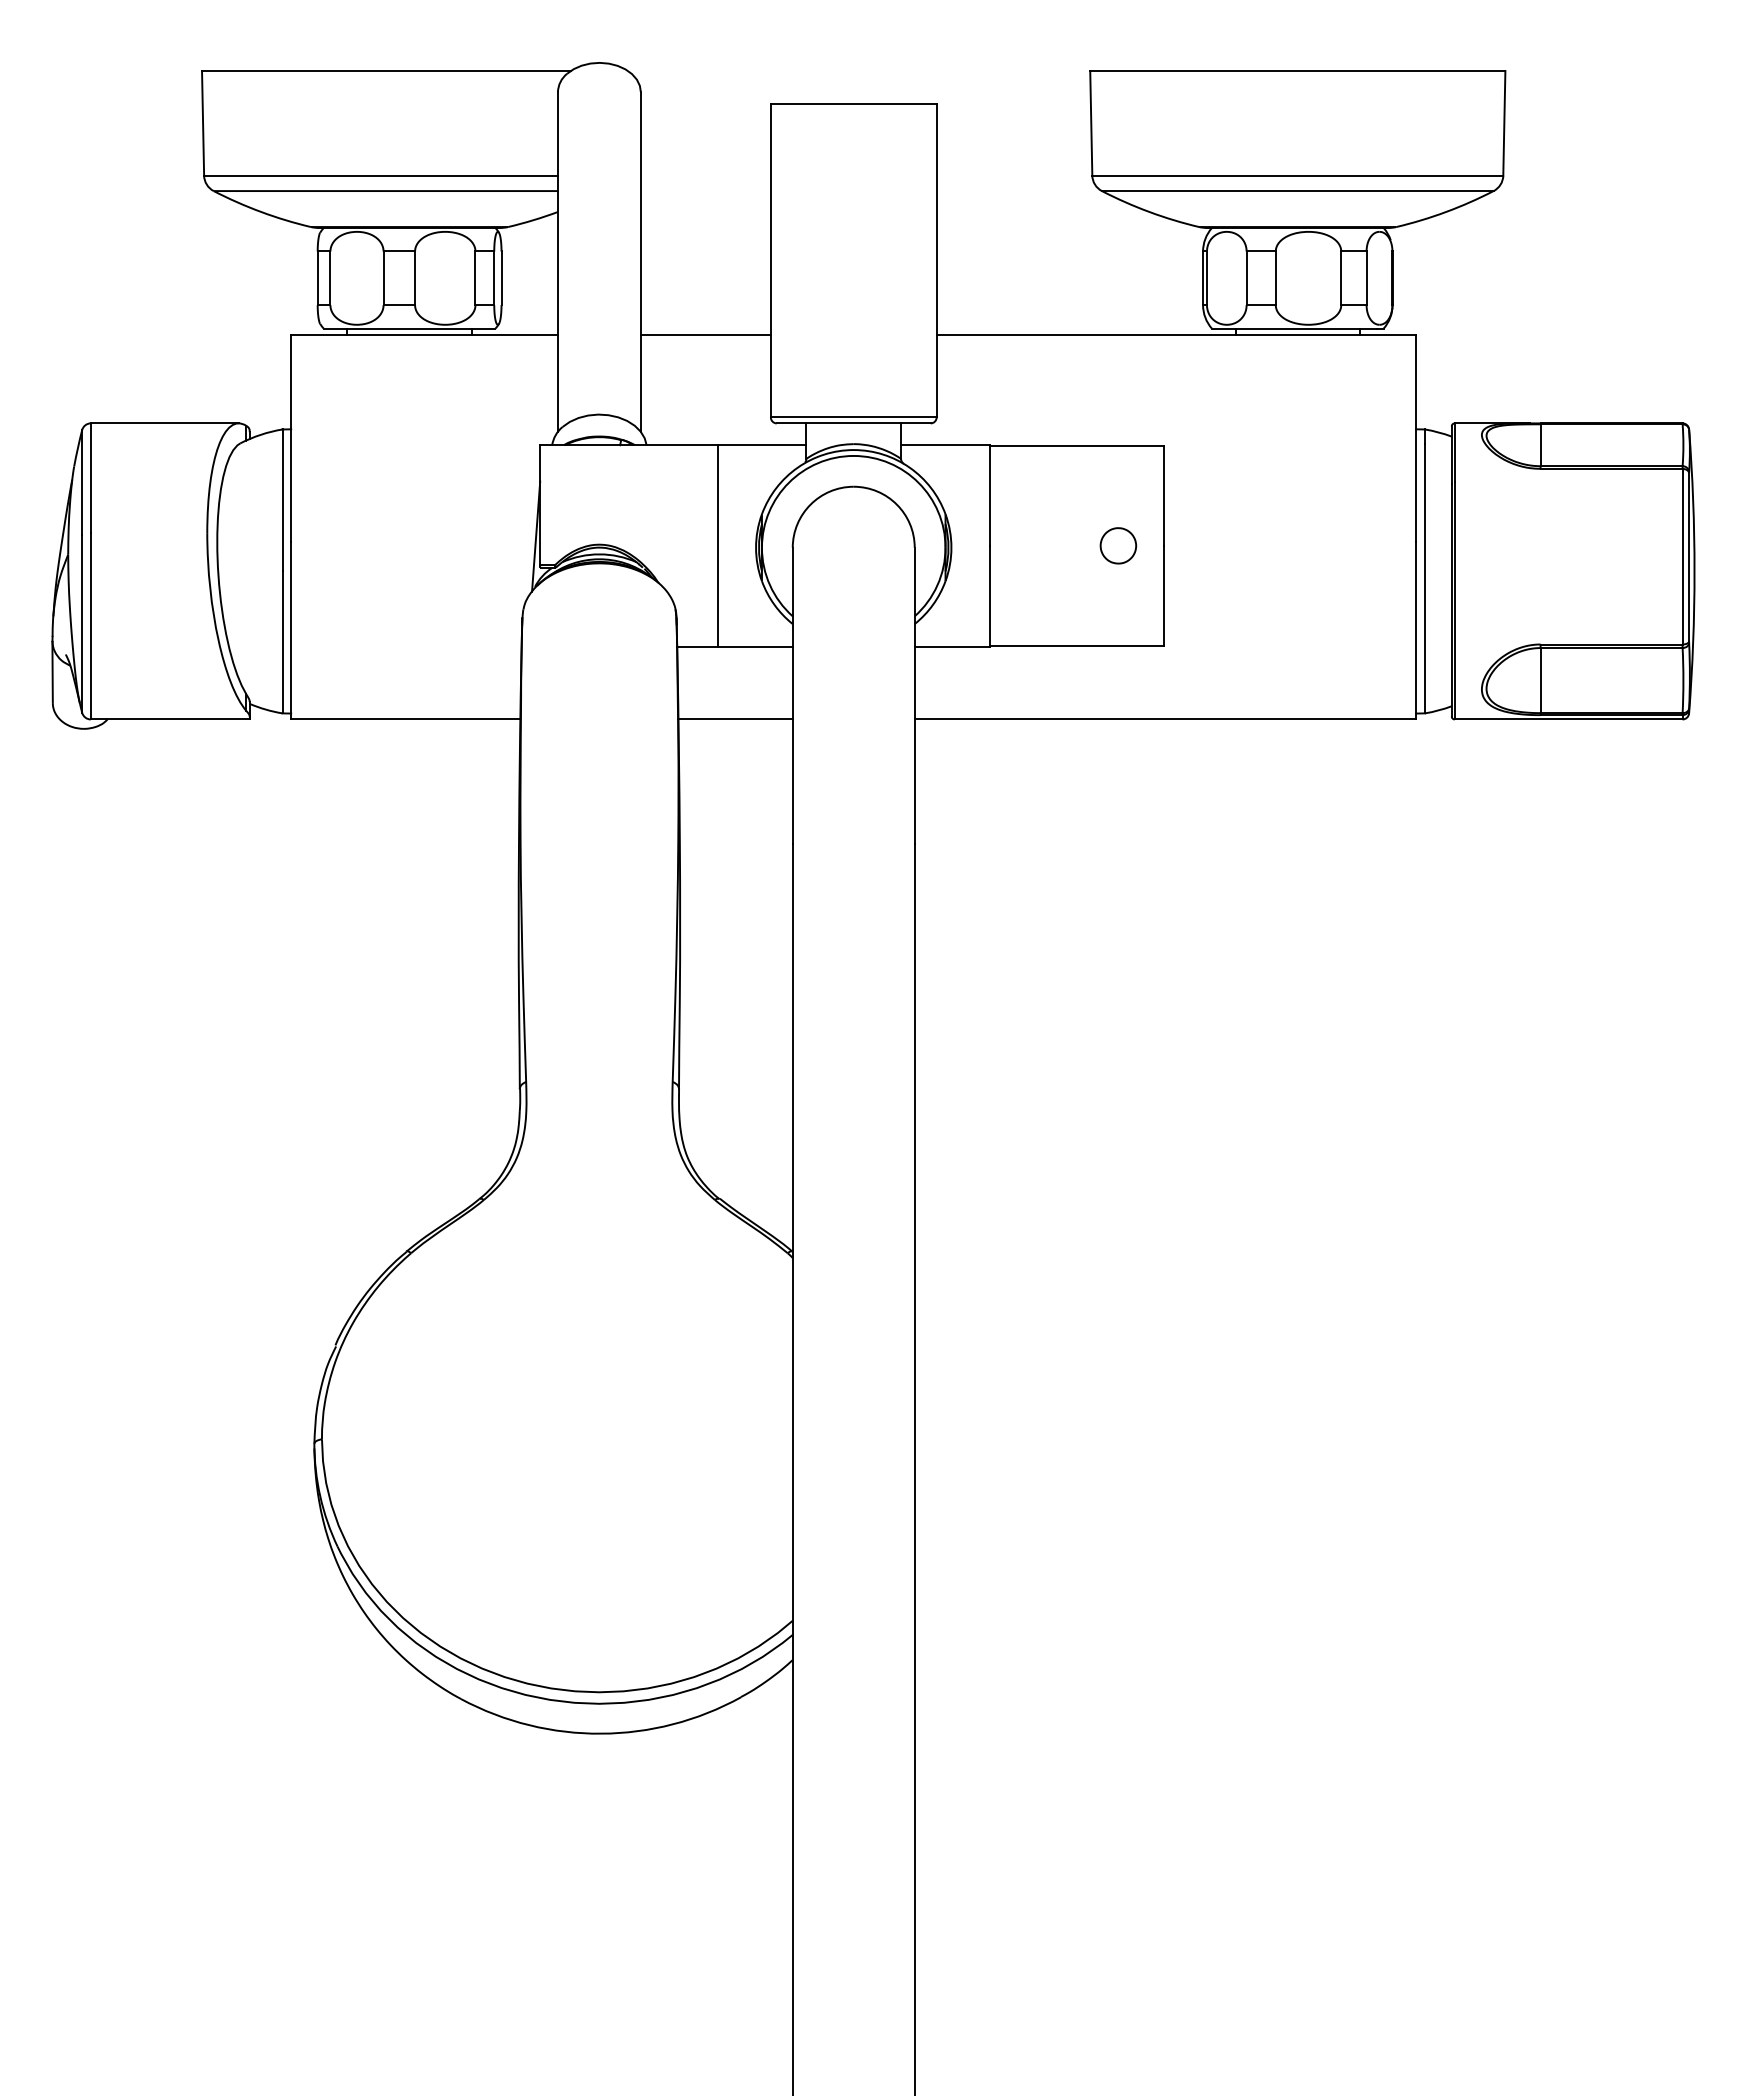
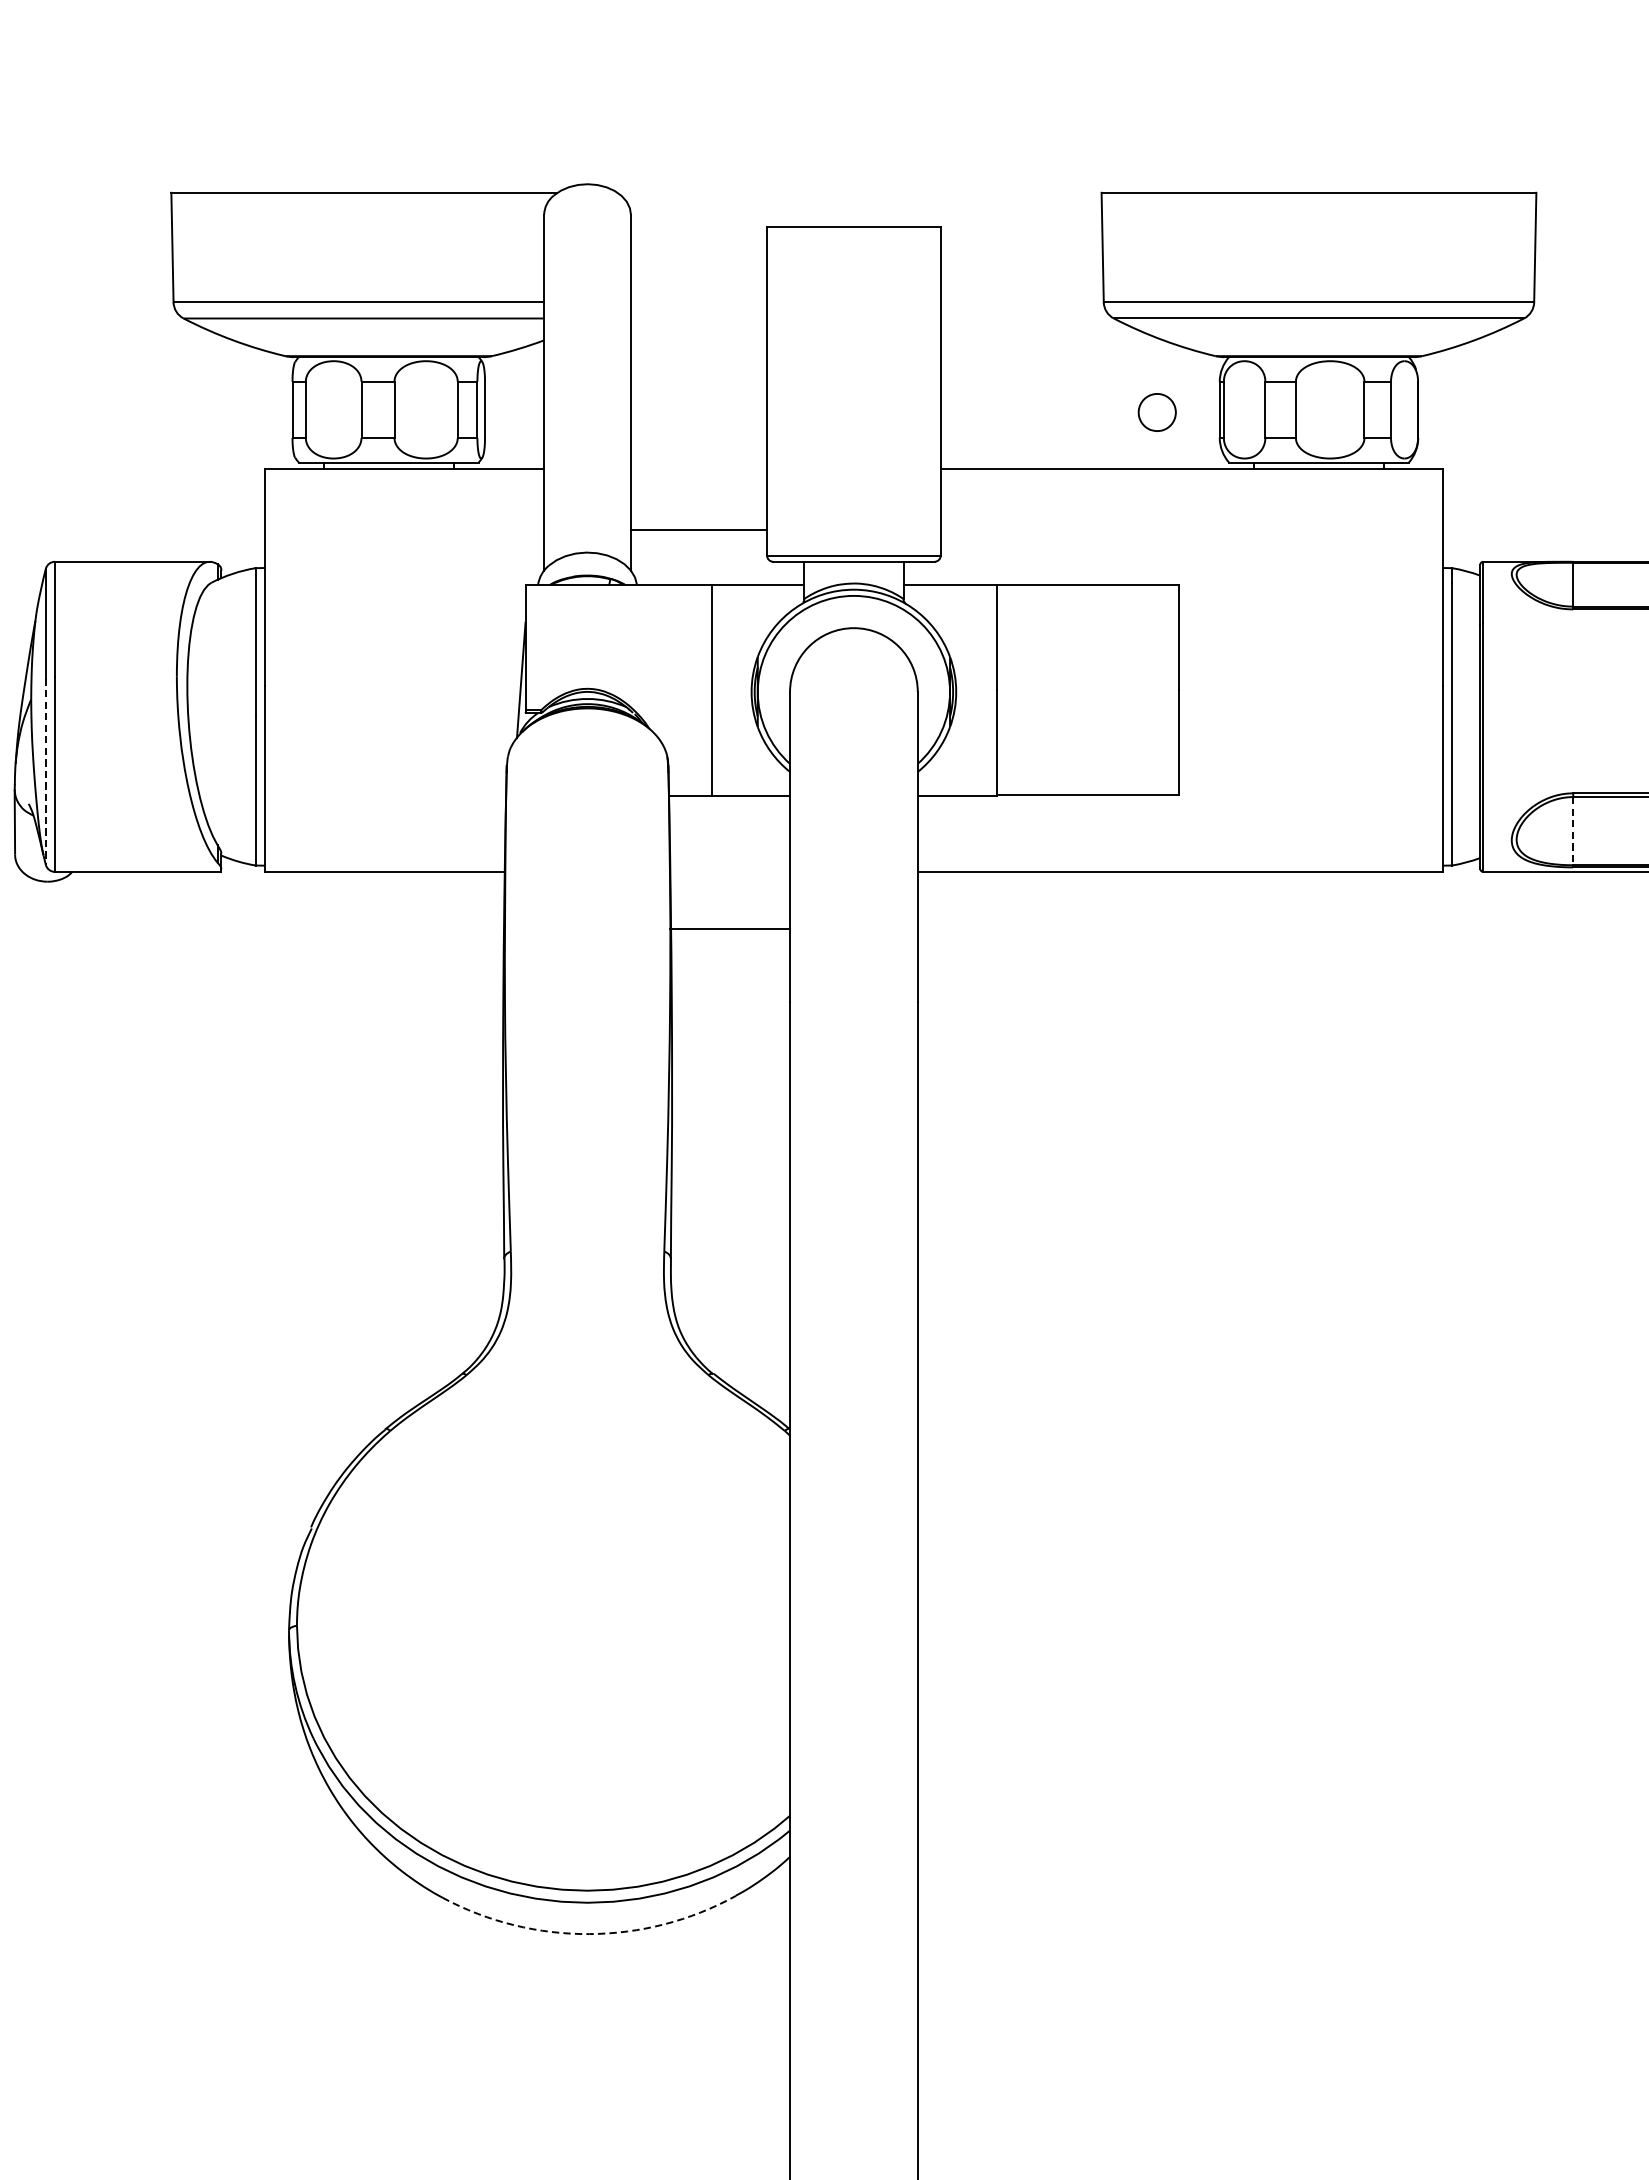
line: (705, 334) -> (698, 529), moved
part: (1118, 545) -> (1157, 412), moved
line: (82, 623) -> (46, 771), solid -> dashed
line: (1540, 680) -> (1573, 831), solid -> dashed
line: (735, 719) -> (730, 929), moved
arc: (601, 1733) -> (589, 1933), solid -> dashed

